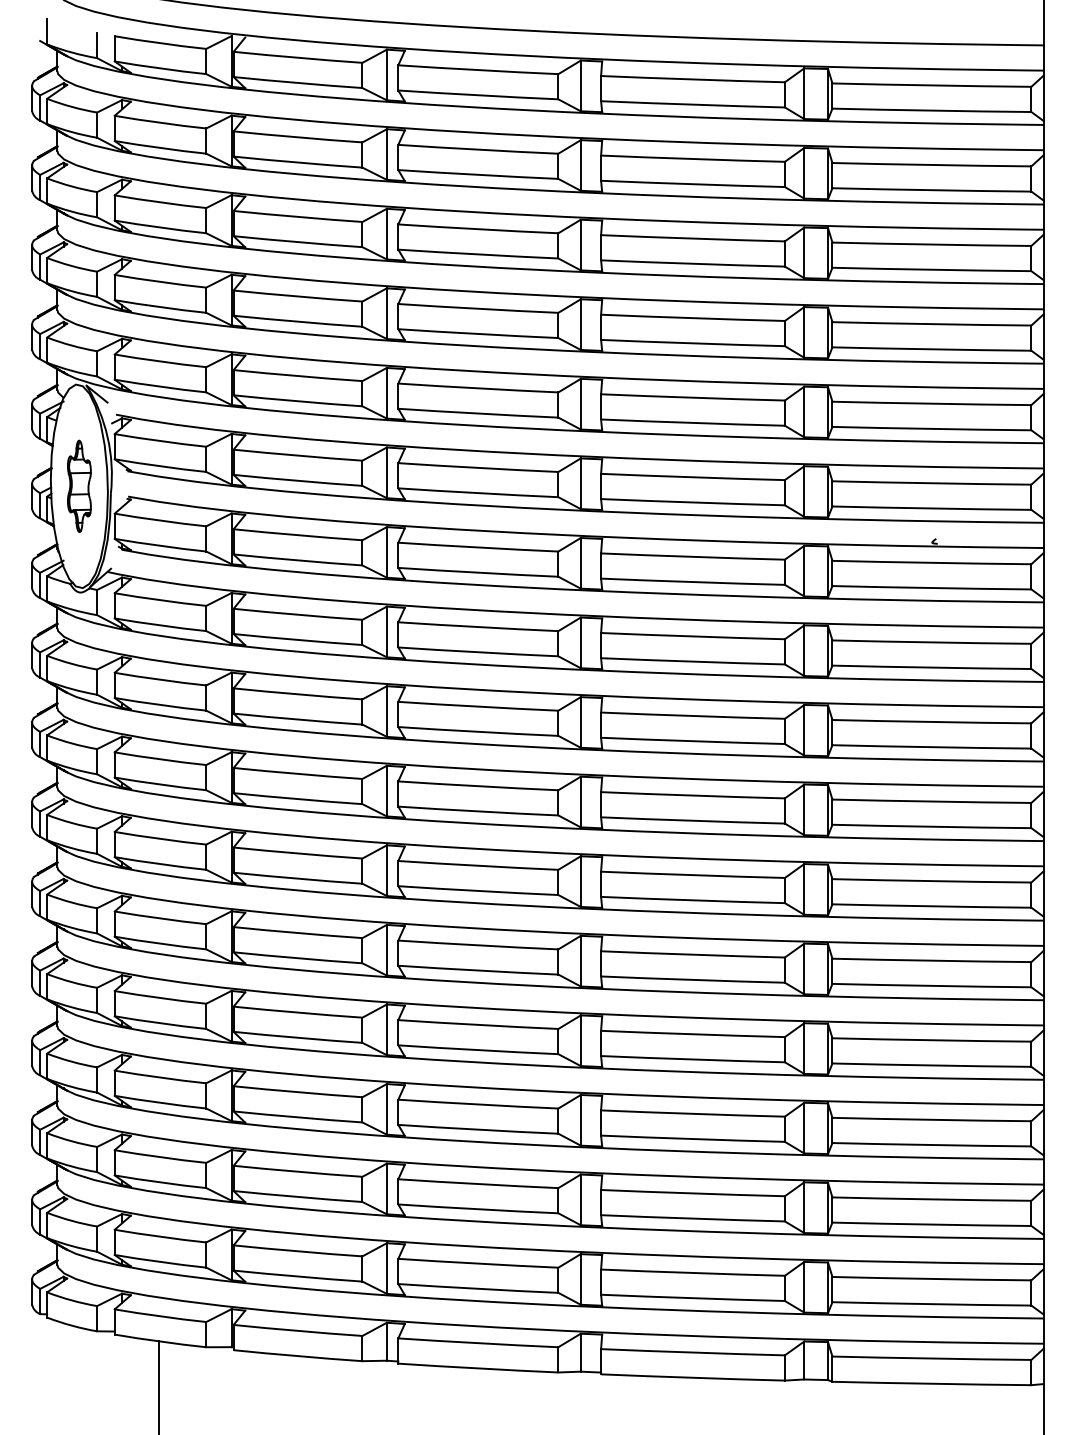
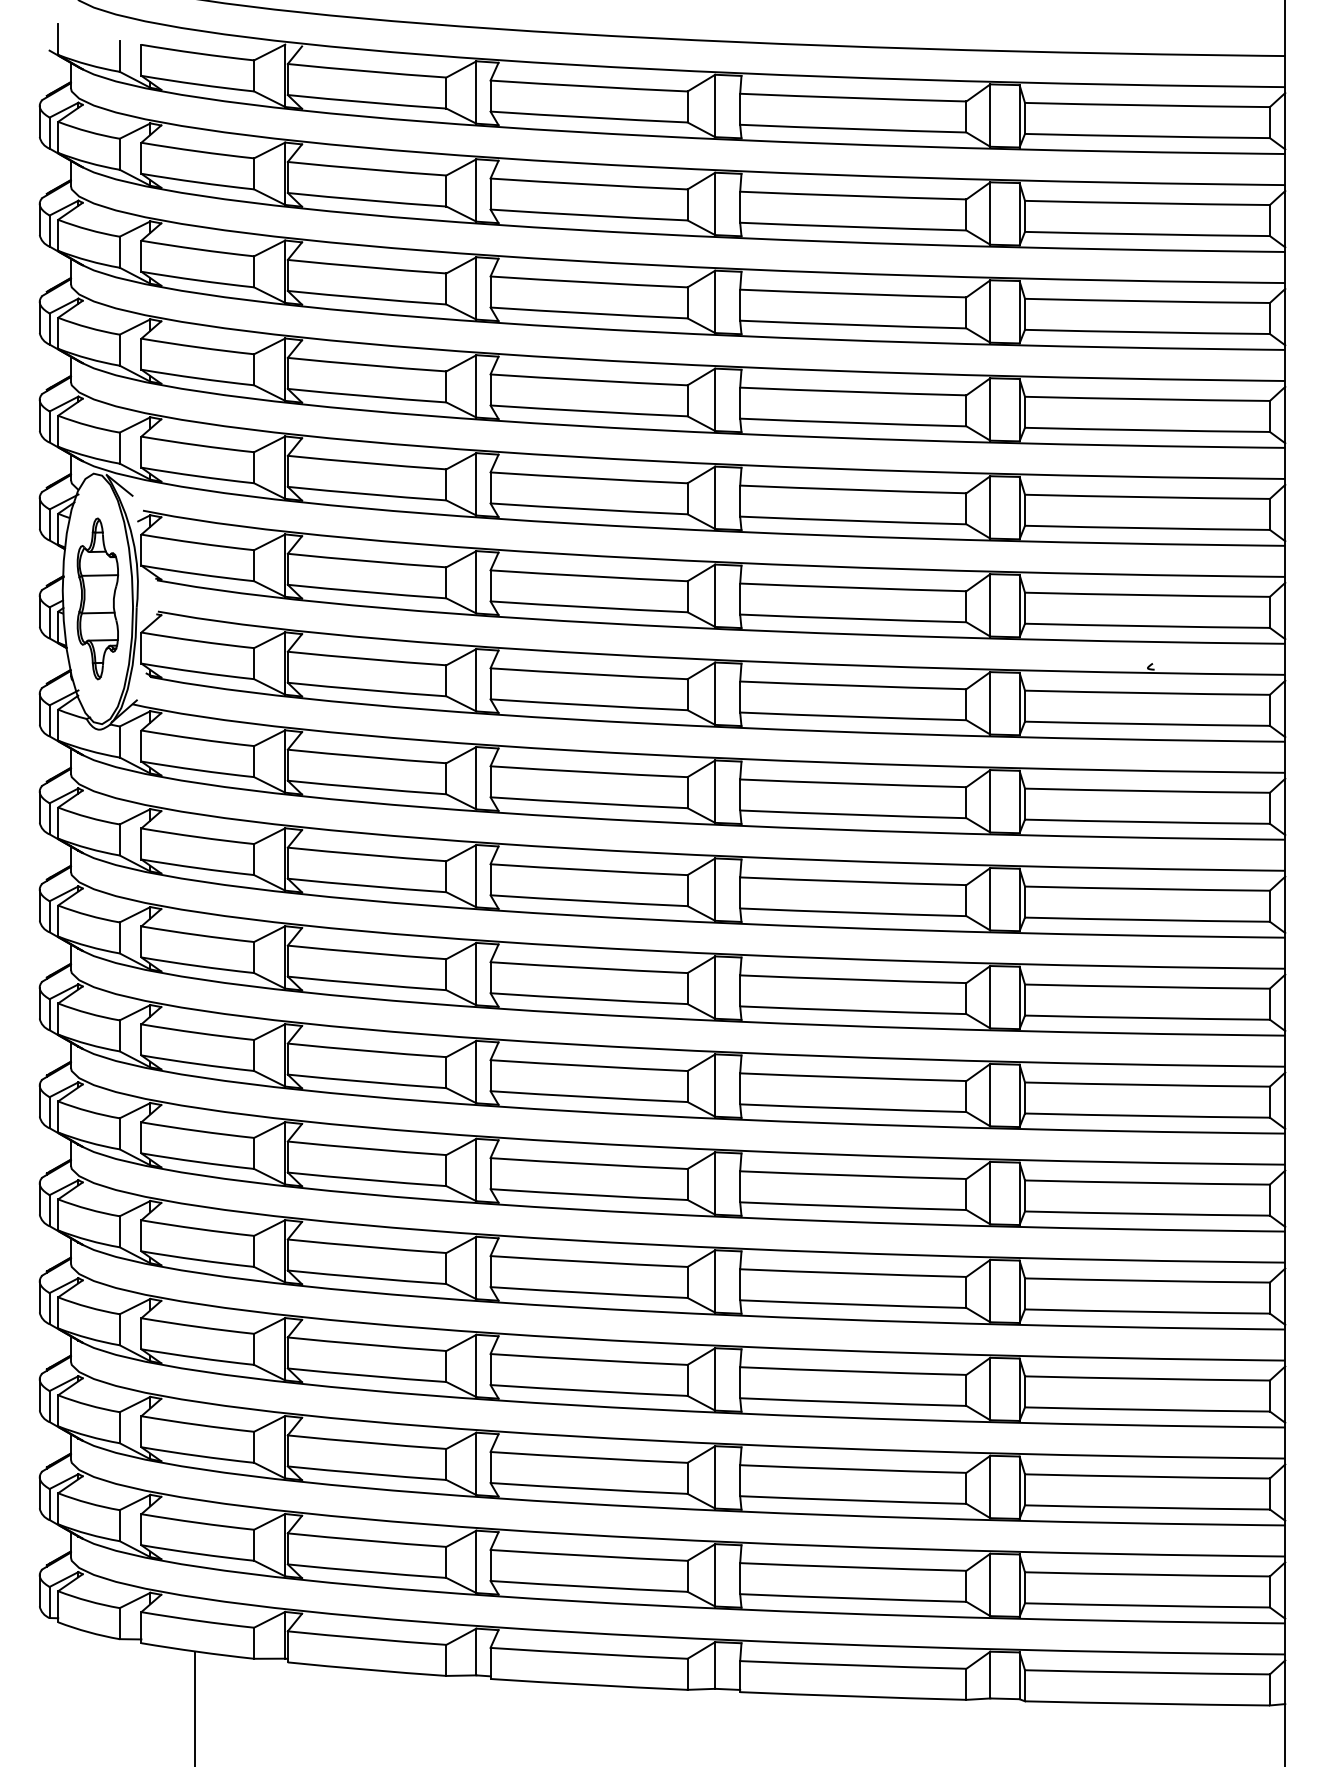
part: (79, 486) -> (98, 599), size x1.43

